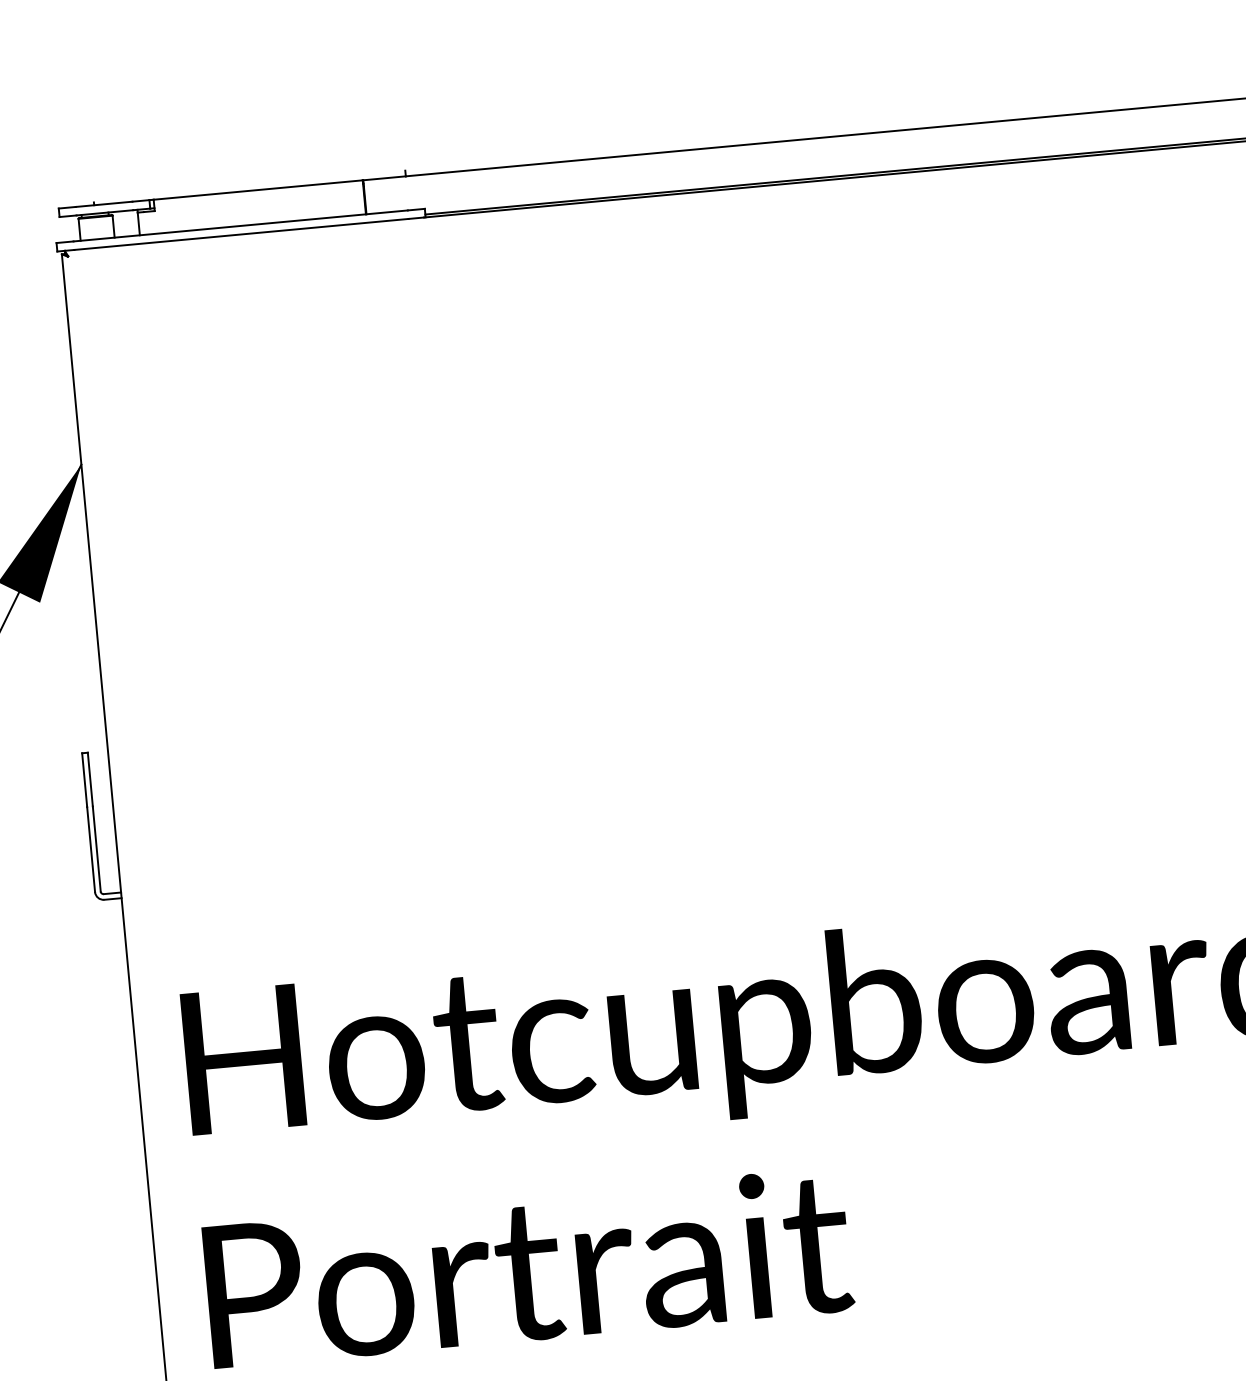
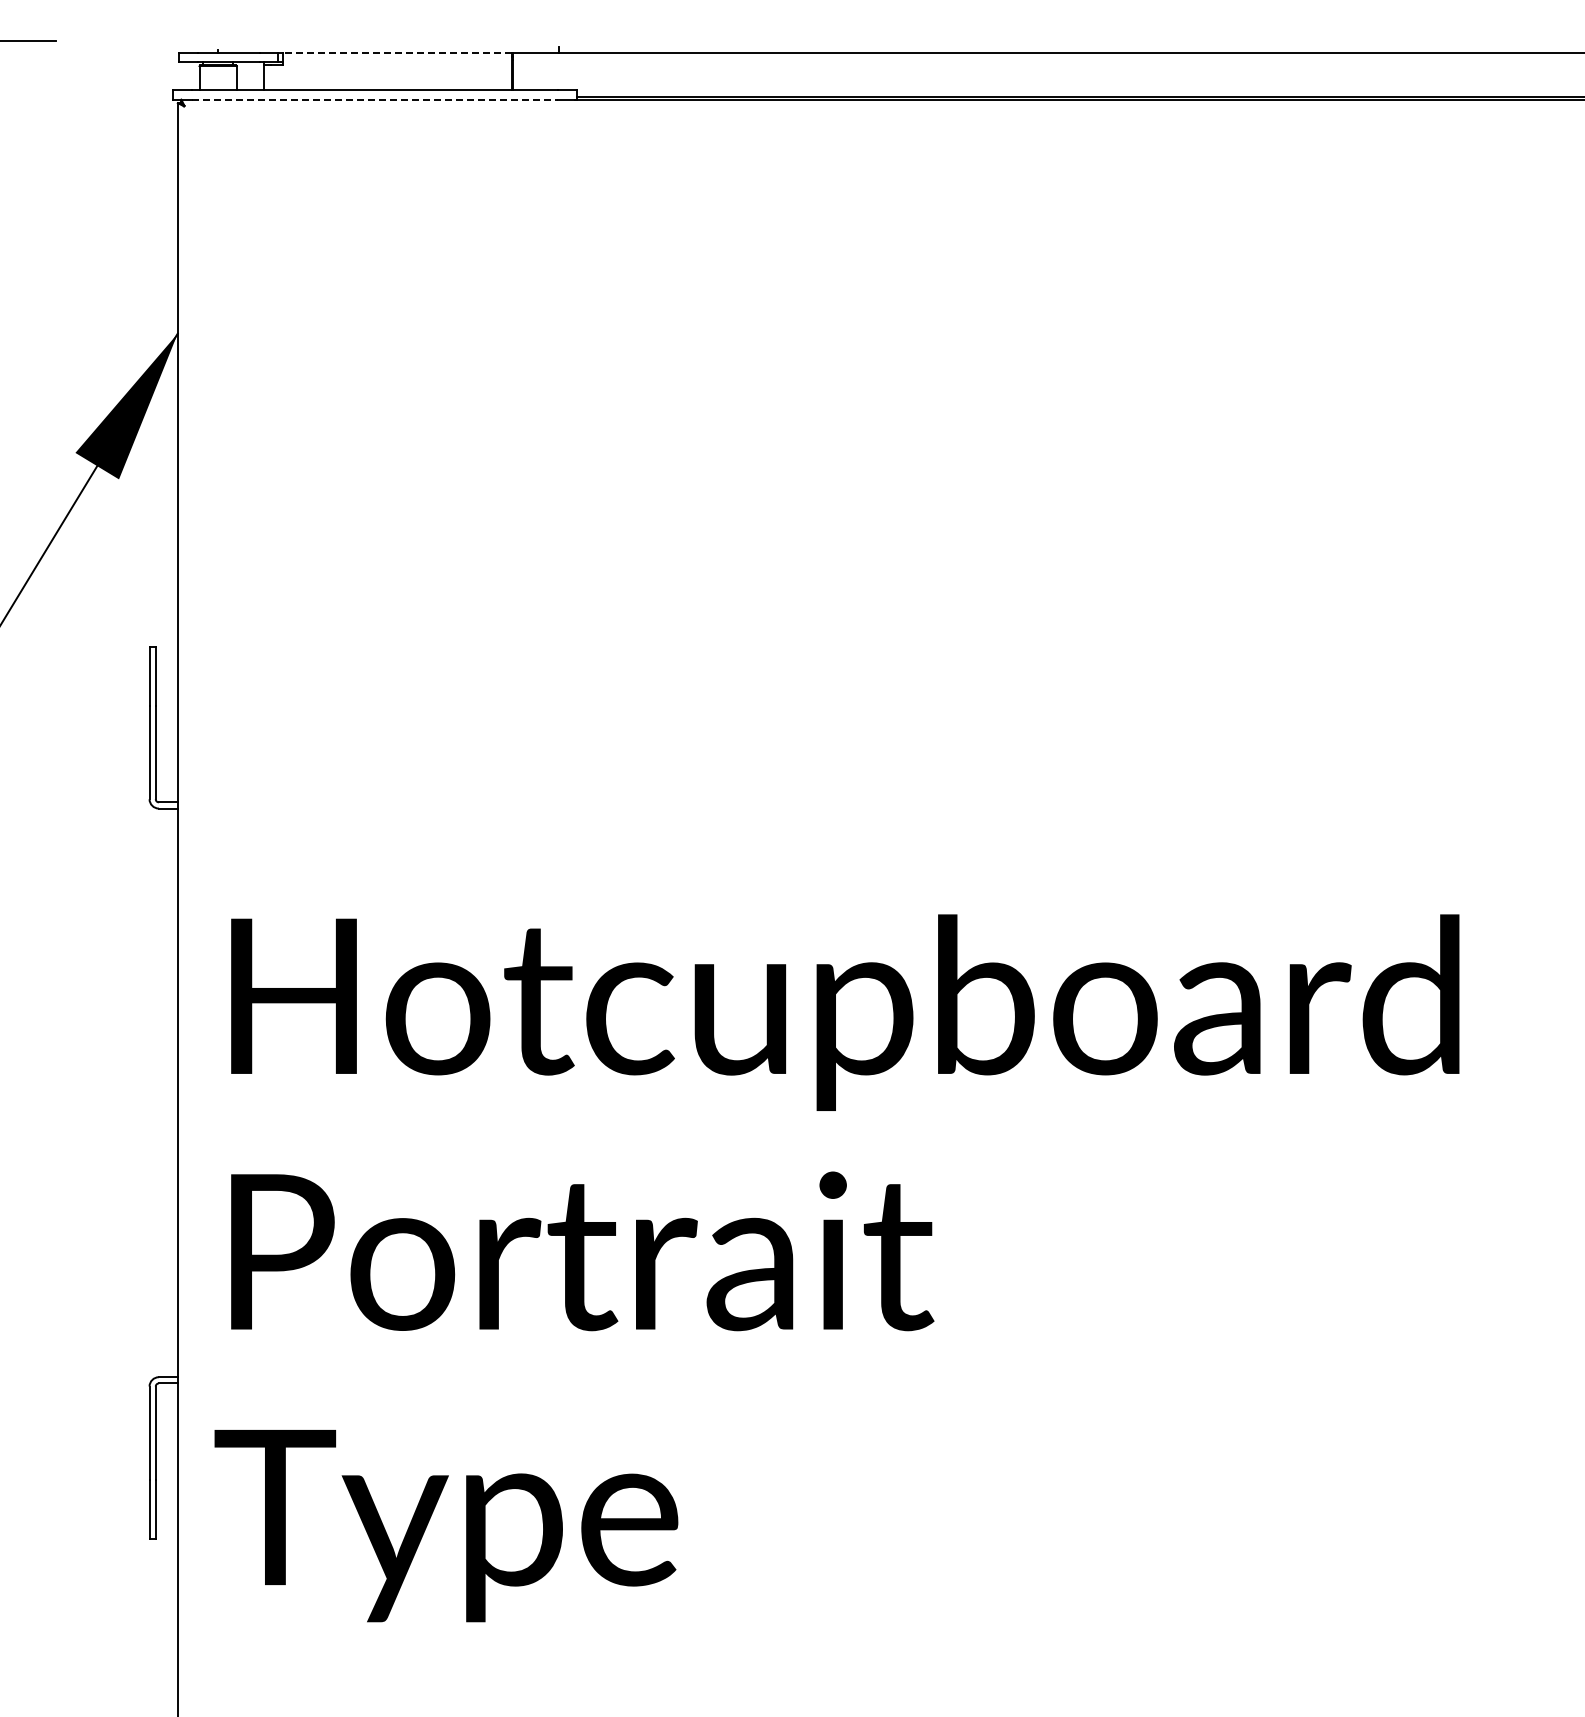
line: (258, 190) -> (397, 53), solid -> dashed
line: (242, 234) -> (375, 99), solid -> dashed

